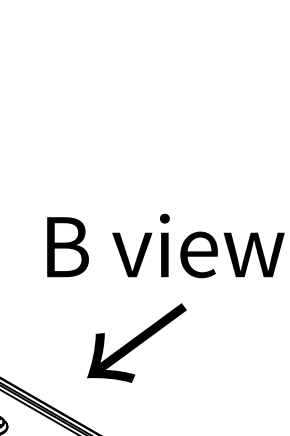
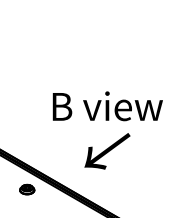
text: (136, 343) -> (107, 151), moved

